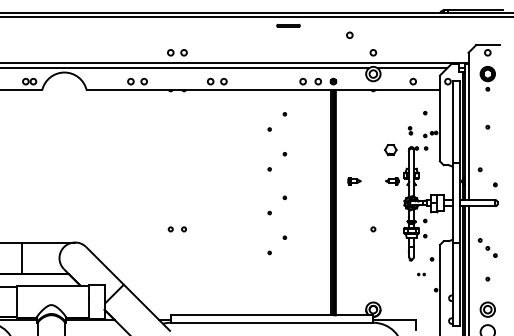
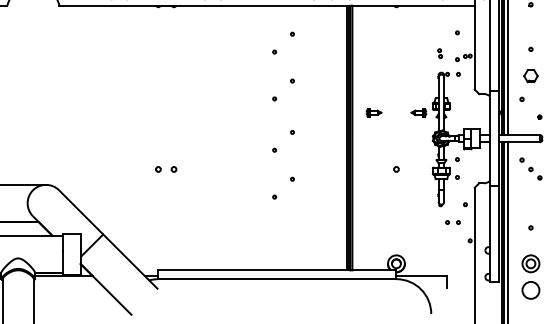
part: (390, 149) -> (530, 75), moved
part: (487, 247) -> (530, 168), moved
part: (421, 274) -> (453, 222), size x1.67

